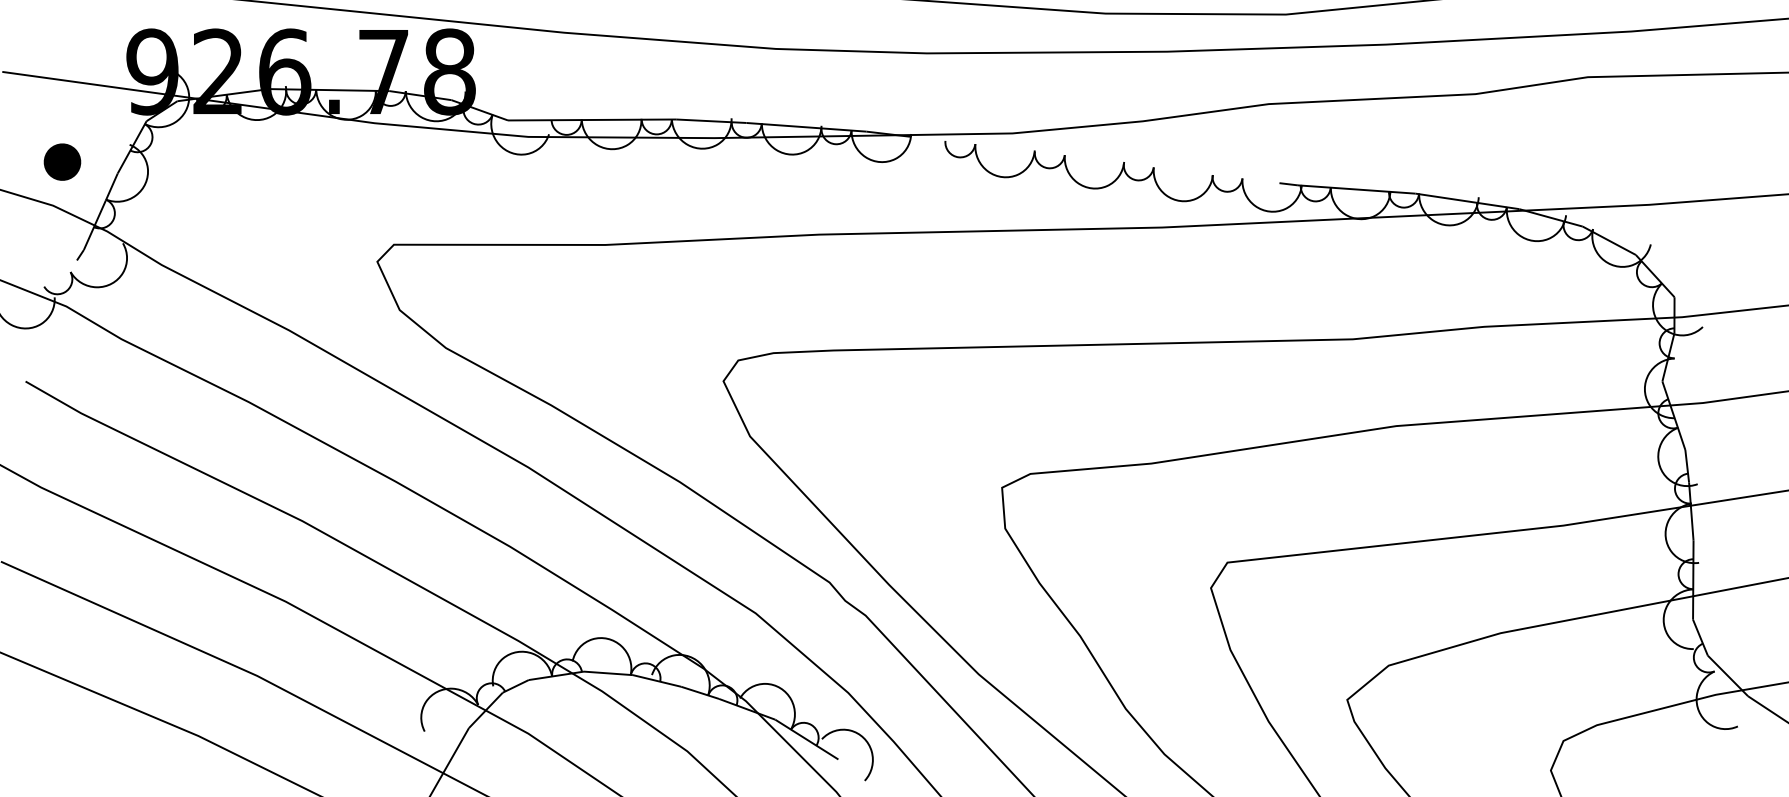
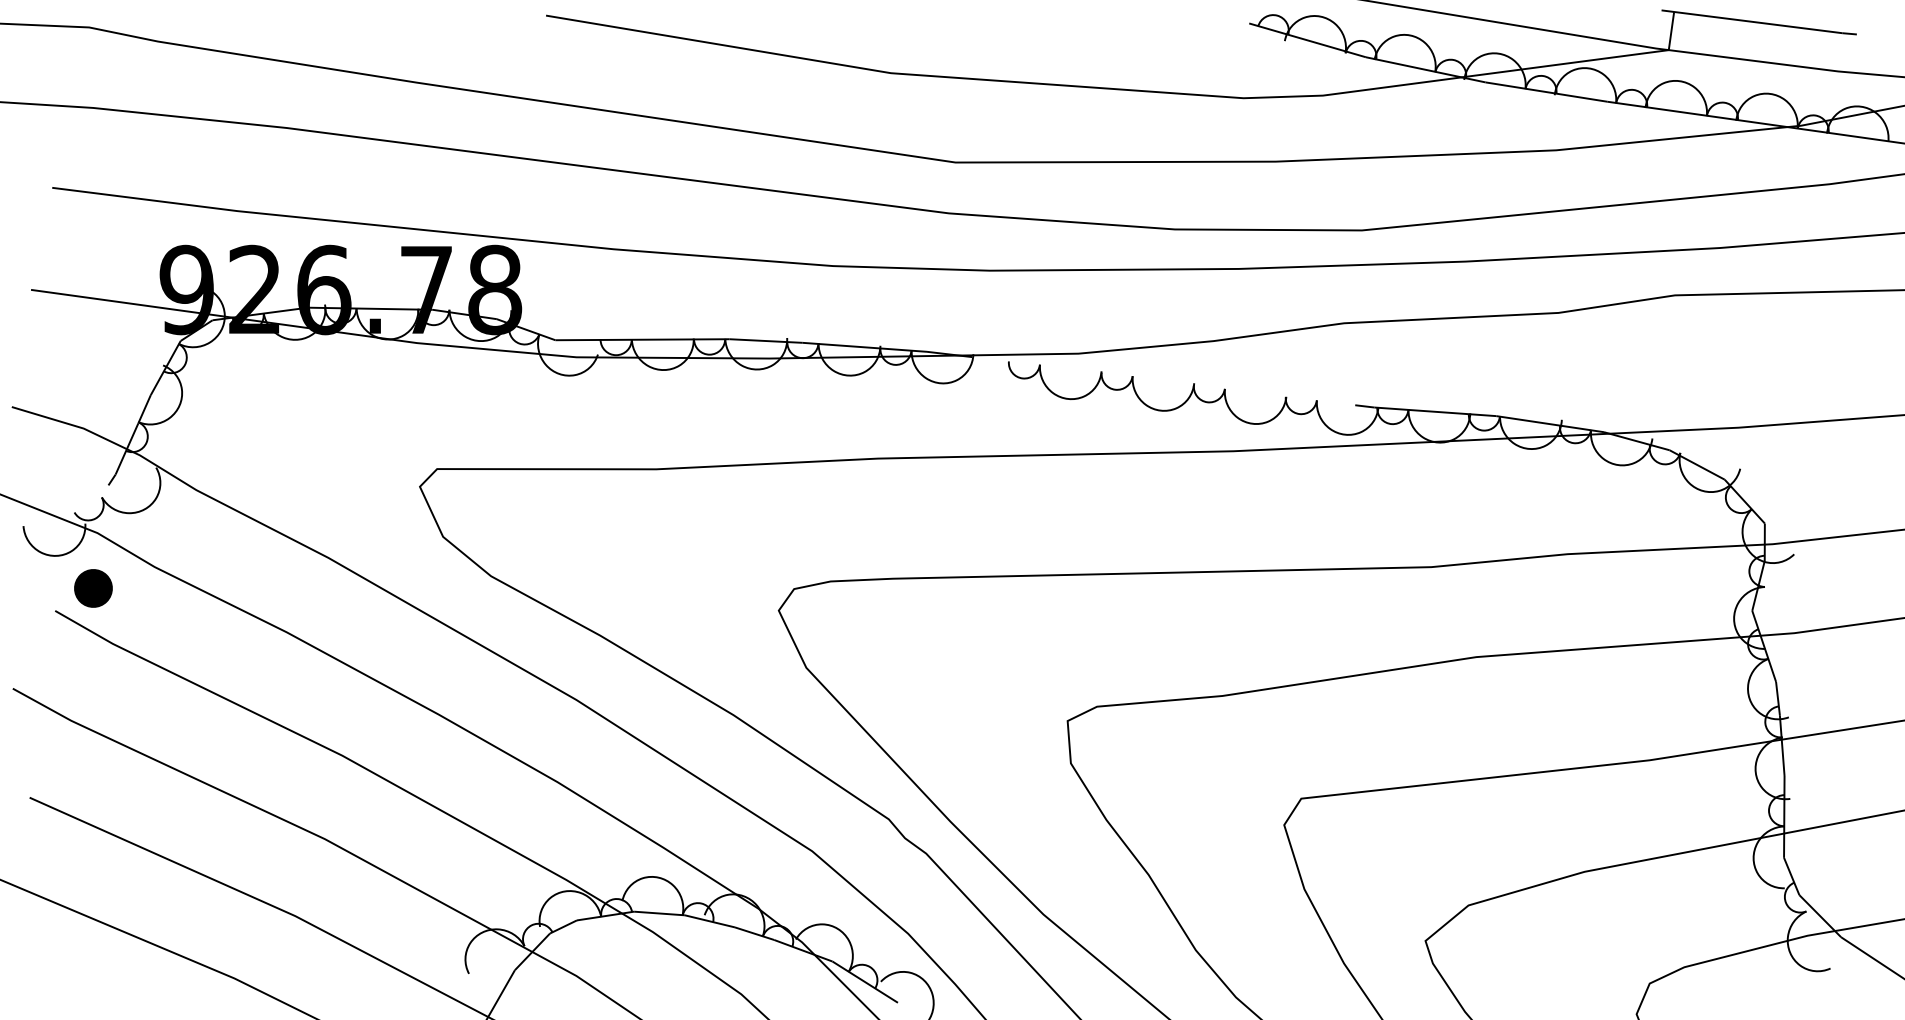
part: (62, 162) -> (93, 588), moved

